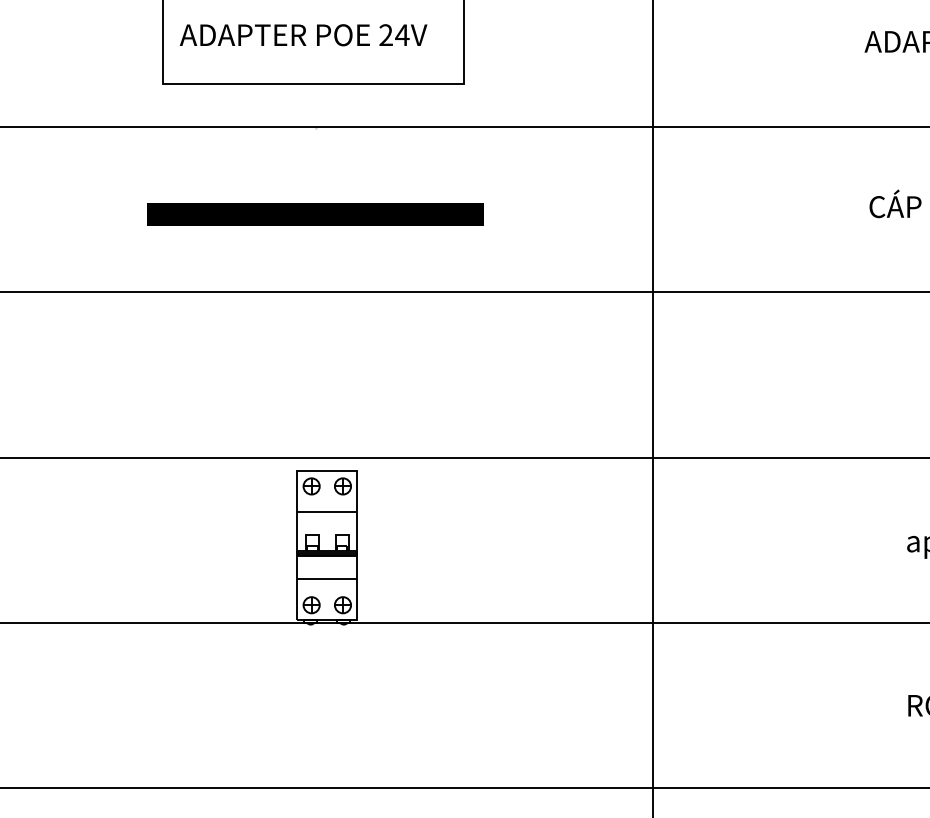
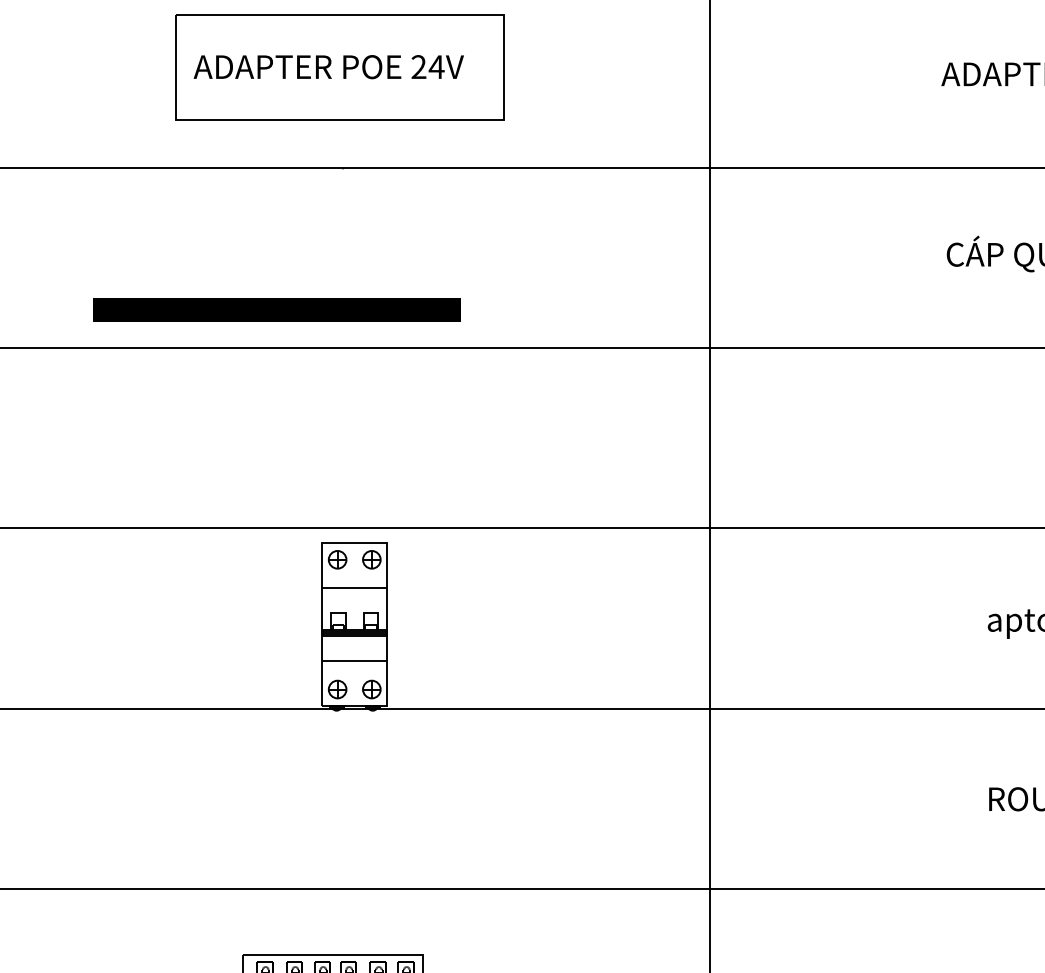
line: (315, 214) -> (276, 309), moved

